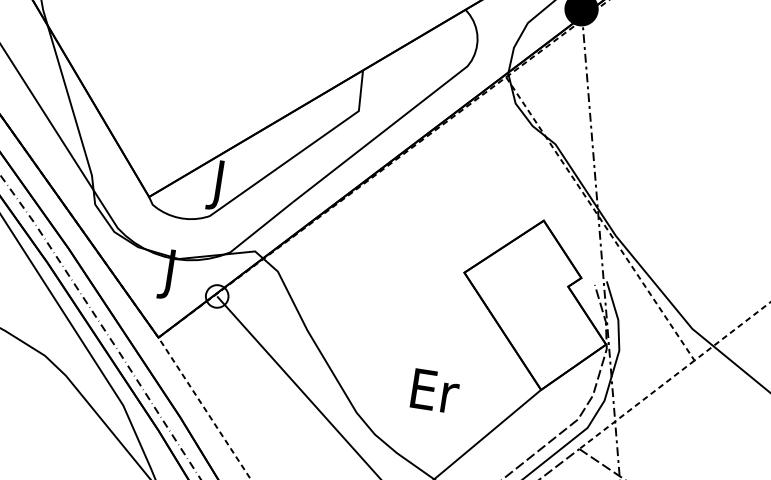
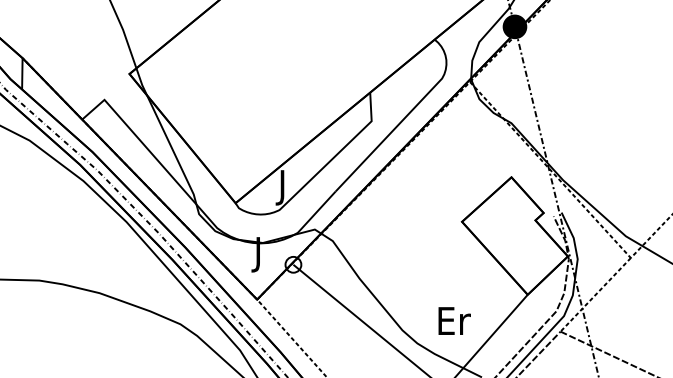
text: (435, 390) -> (454, 320), moved

